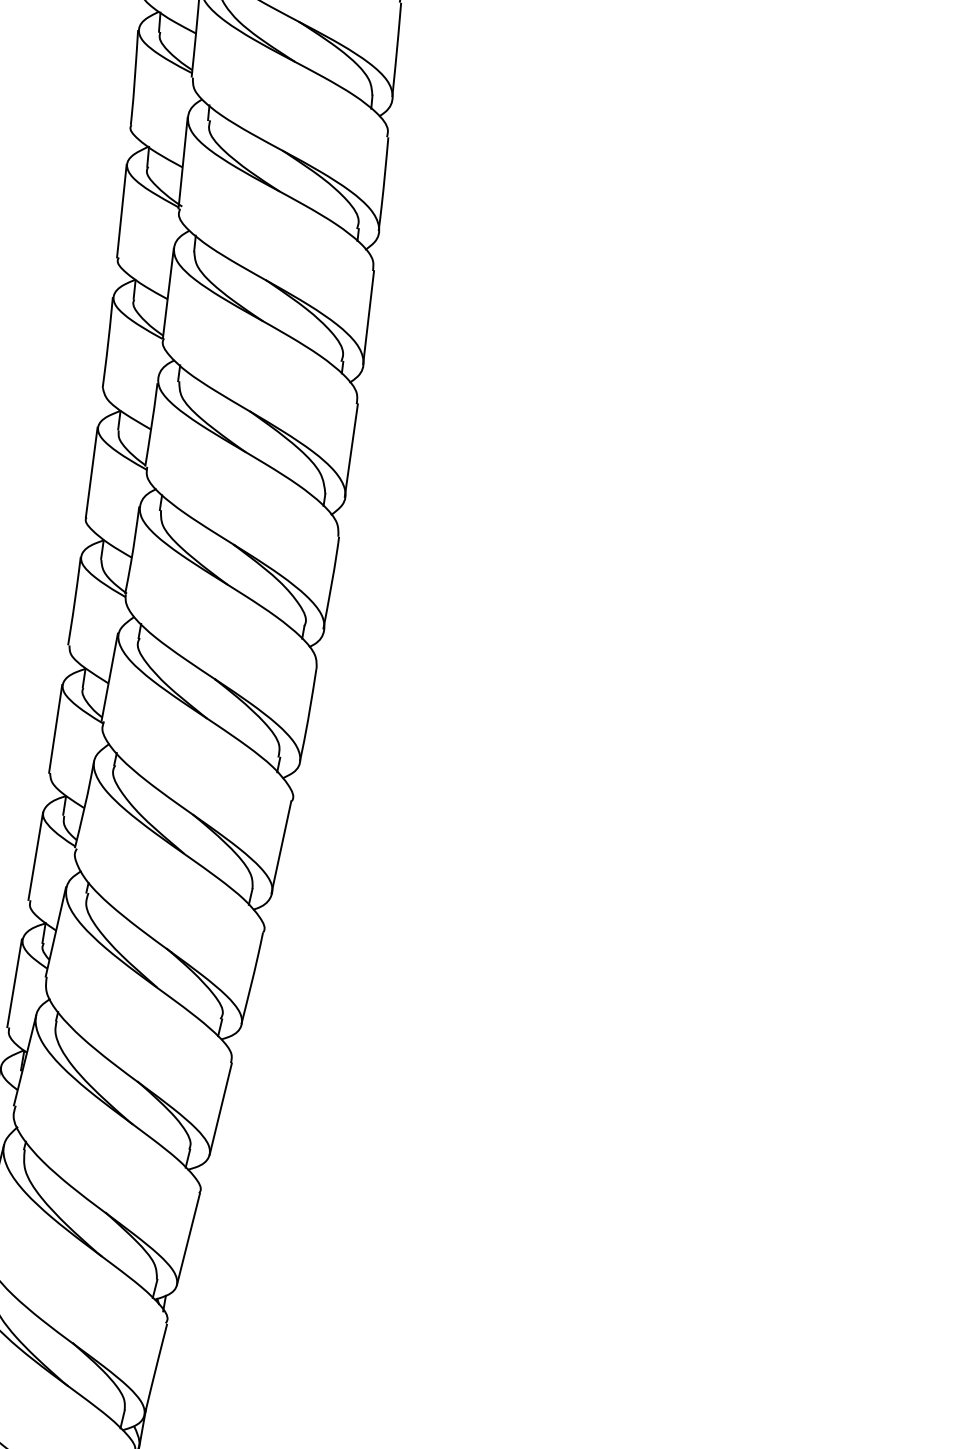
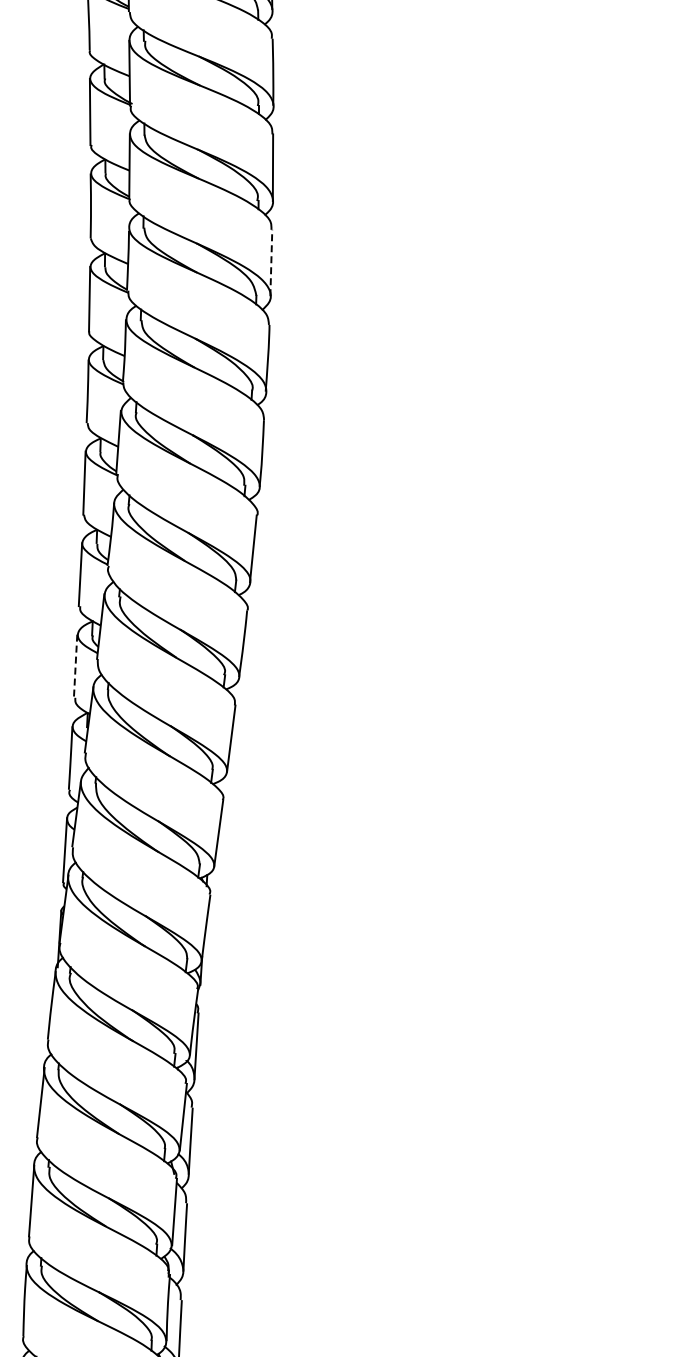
line: (351, 449) -> (271, 262), solid -> dashed
line: (14, 983) -> (75, 666), solid -> dashed

